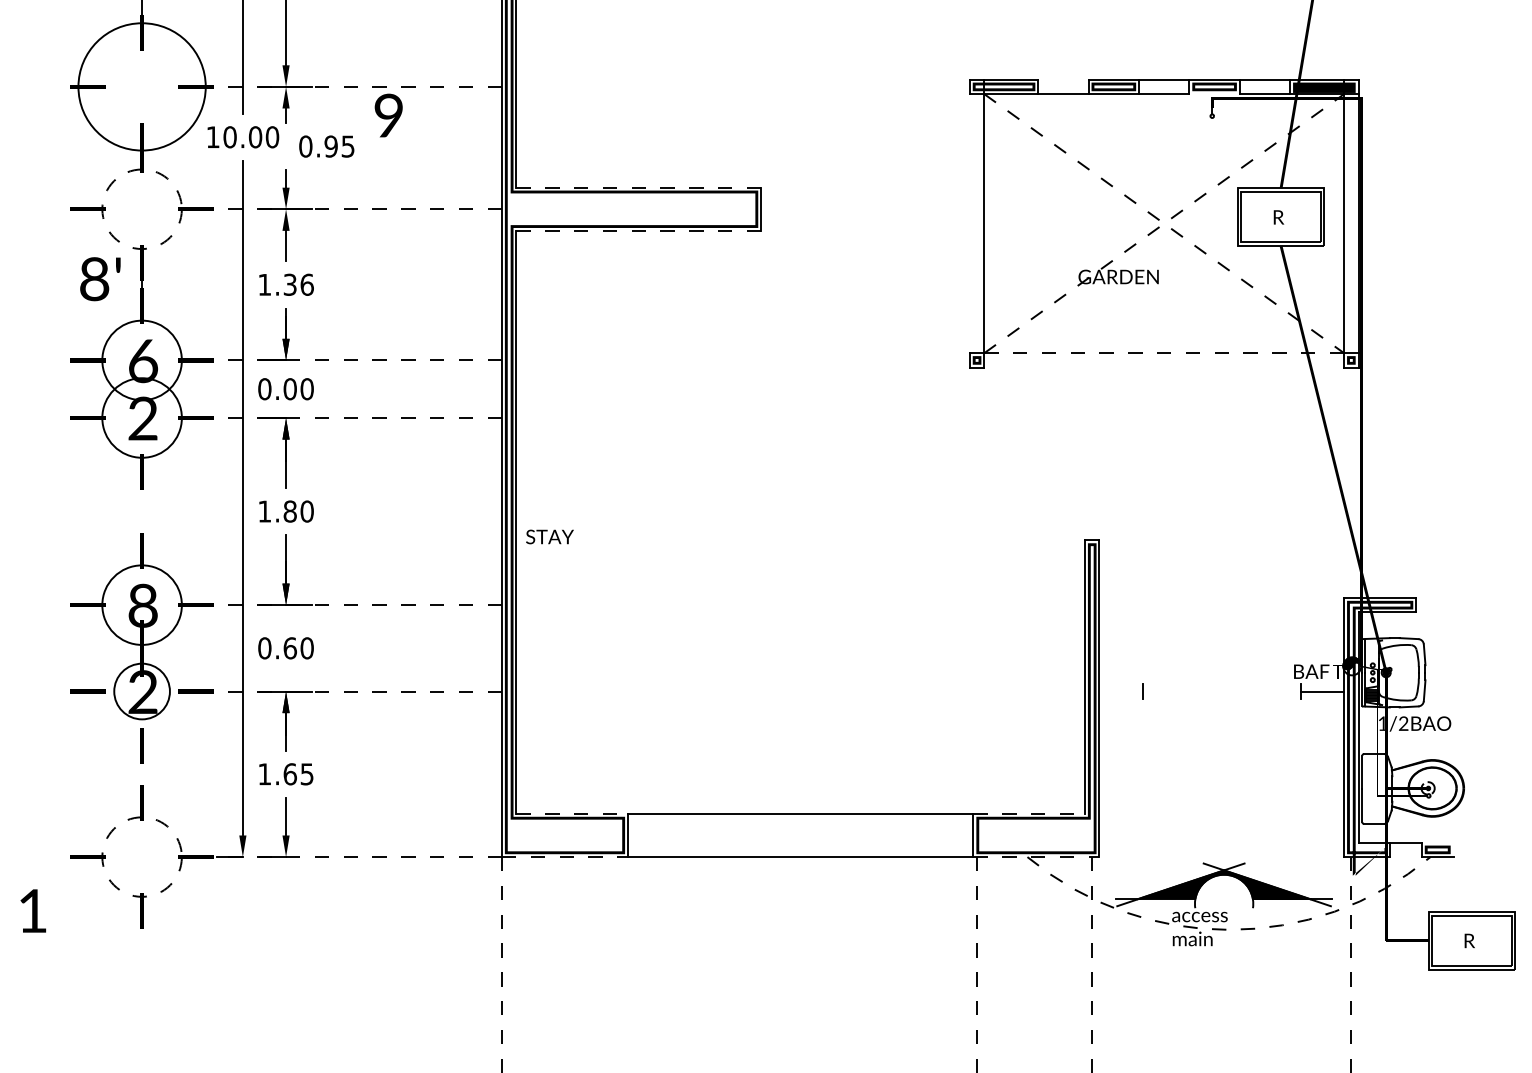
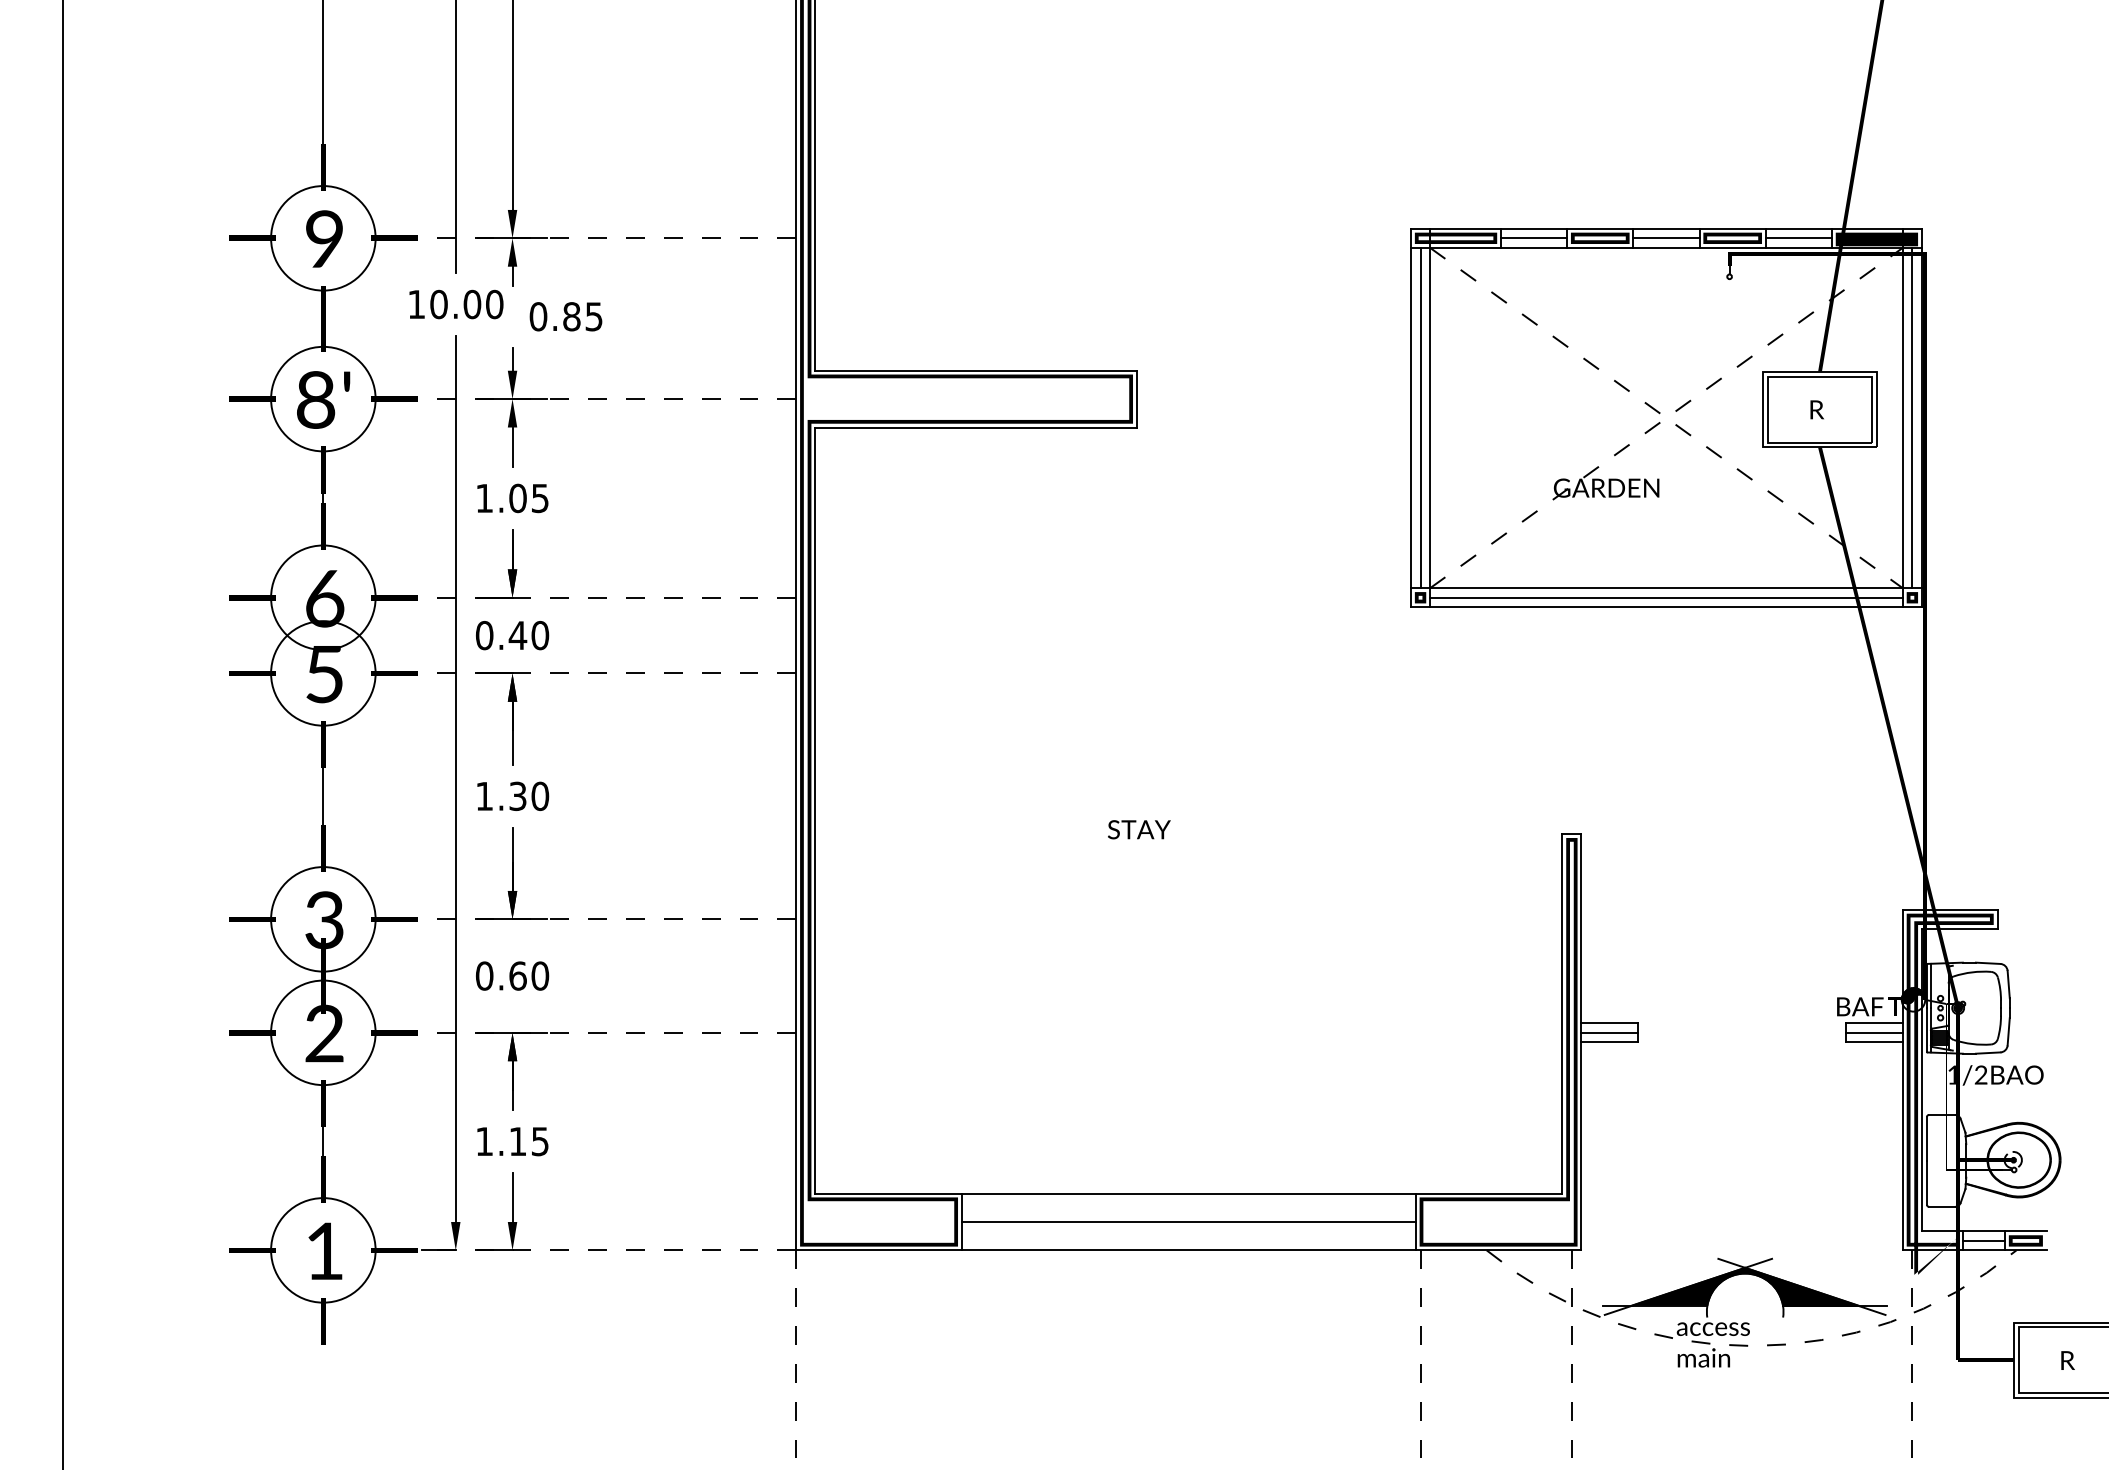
line: (1063, 79) -> (1533, 228), added
circle: (142, 87) -> (323, 238), size x0.62
line: (1063, 87) -> (1533, 238), added
line: (1164, 87) -> (1666, 238), added
line: (1264, 87) -> (1798, 238), added
line: (1214, 93) -> (1732, 247), added
text: (388, 115) -> (324, 238), moved
text: (330, 146) -> (571, 316), 0.95 -> 0.85
line: (639, 187) -> (976, 370), dashed -> solid
circle: (142, 208) -> (323, 398), dashed -> solid
line: (970, 223) -> (1411, 417), added
line: (977, 223) -> (1420, 417), added
line: (1351, 223) -> (1912, 417), added
line: (639, 230) -> (976, 427), dashed -> solid
text: (100, 278) -> (323, 399), moved
text: (298, 284) -> (529, 498), 1.36 -> 1.05
line: (1163, 353) -> (1665, 588), dashed -> solid
line: (1164, 360) -> (1666, 597), added
line: (1164, 367) -> (1666, 607), added
text: (289, 389) -> (517, 635), 0.00 -> 0.40
text: (142, 418) -> (324, 674), 2 -> 5
text: (289, 510) -> (517, 795), 1.80 -> 1.30
line: (142, 511) -> (323, 796), added
text: (550, 536) -> (1139, 829), moved
text: (142, 605) -> (324, 919), 8 -> 3
line: (1120, 684) -> (1609, 1023), added
line: (1322, 684) -> (1874, 1023), added
circle: (142, 691) -> (323, 1032), size x1.43
line: (1120, 691) -> (1609, 1032), added
line: (1120, 698) -> (1609, 1042), added
line: (1322, 698) -> (1874, 1042), added
line: (142, 774) -> (323, 1141), added
text: (289, 774) -> (517, 1141), 1.65 -> 1.15
line: (572, 813) -> (889, 1193), dashed -> solid
line: (1029, 813) -> (1489, 1193), dashed -> solid
line: (800, 835) -> (1188, 1222), added
line: (1437, 842) -> (2025, 1231), added
line: (1406, 849) -> (1984, 1240), added
circle: (142, 857) -> (323, 1250), dashed -> solid
line: (565, 857) -> (879, 1250), dashed -> solid
line: (1036, 857) -> (1498, 1250), dashed -> solid
line: (1406, 857) -> (1984, 1250), added
text: (33, 910) -> (325, 1250), moved

